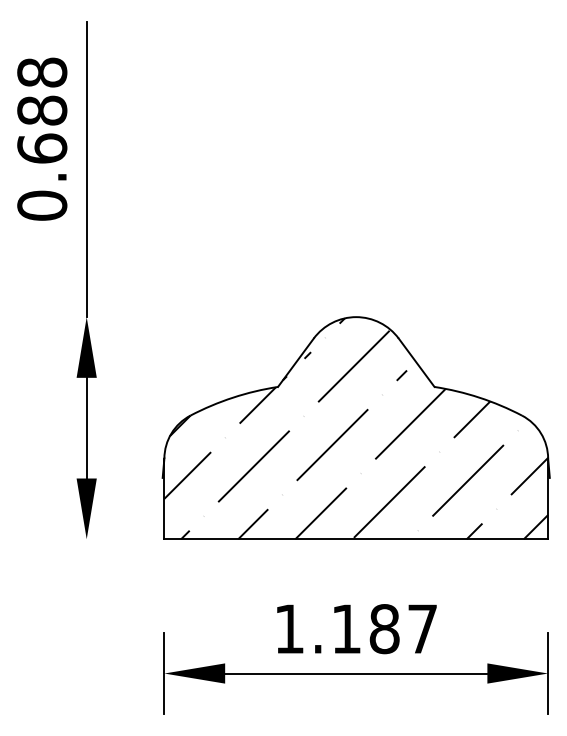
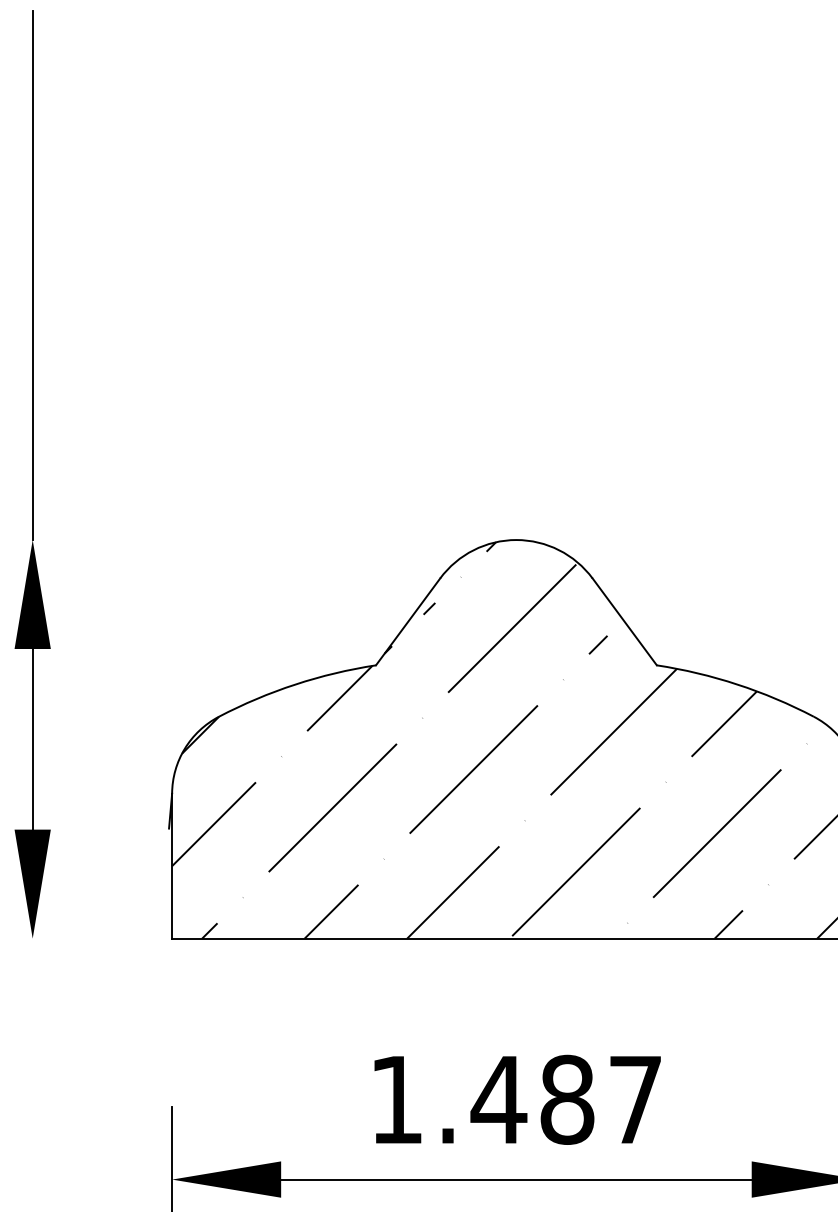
text: (346, 628) -> (498, 1098), 1.187 -> 1.487

